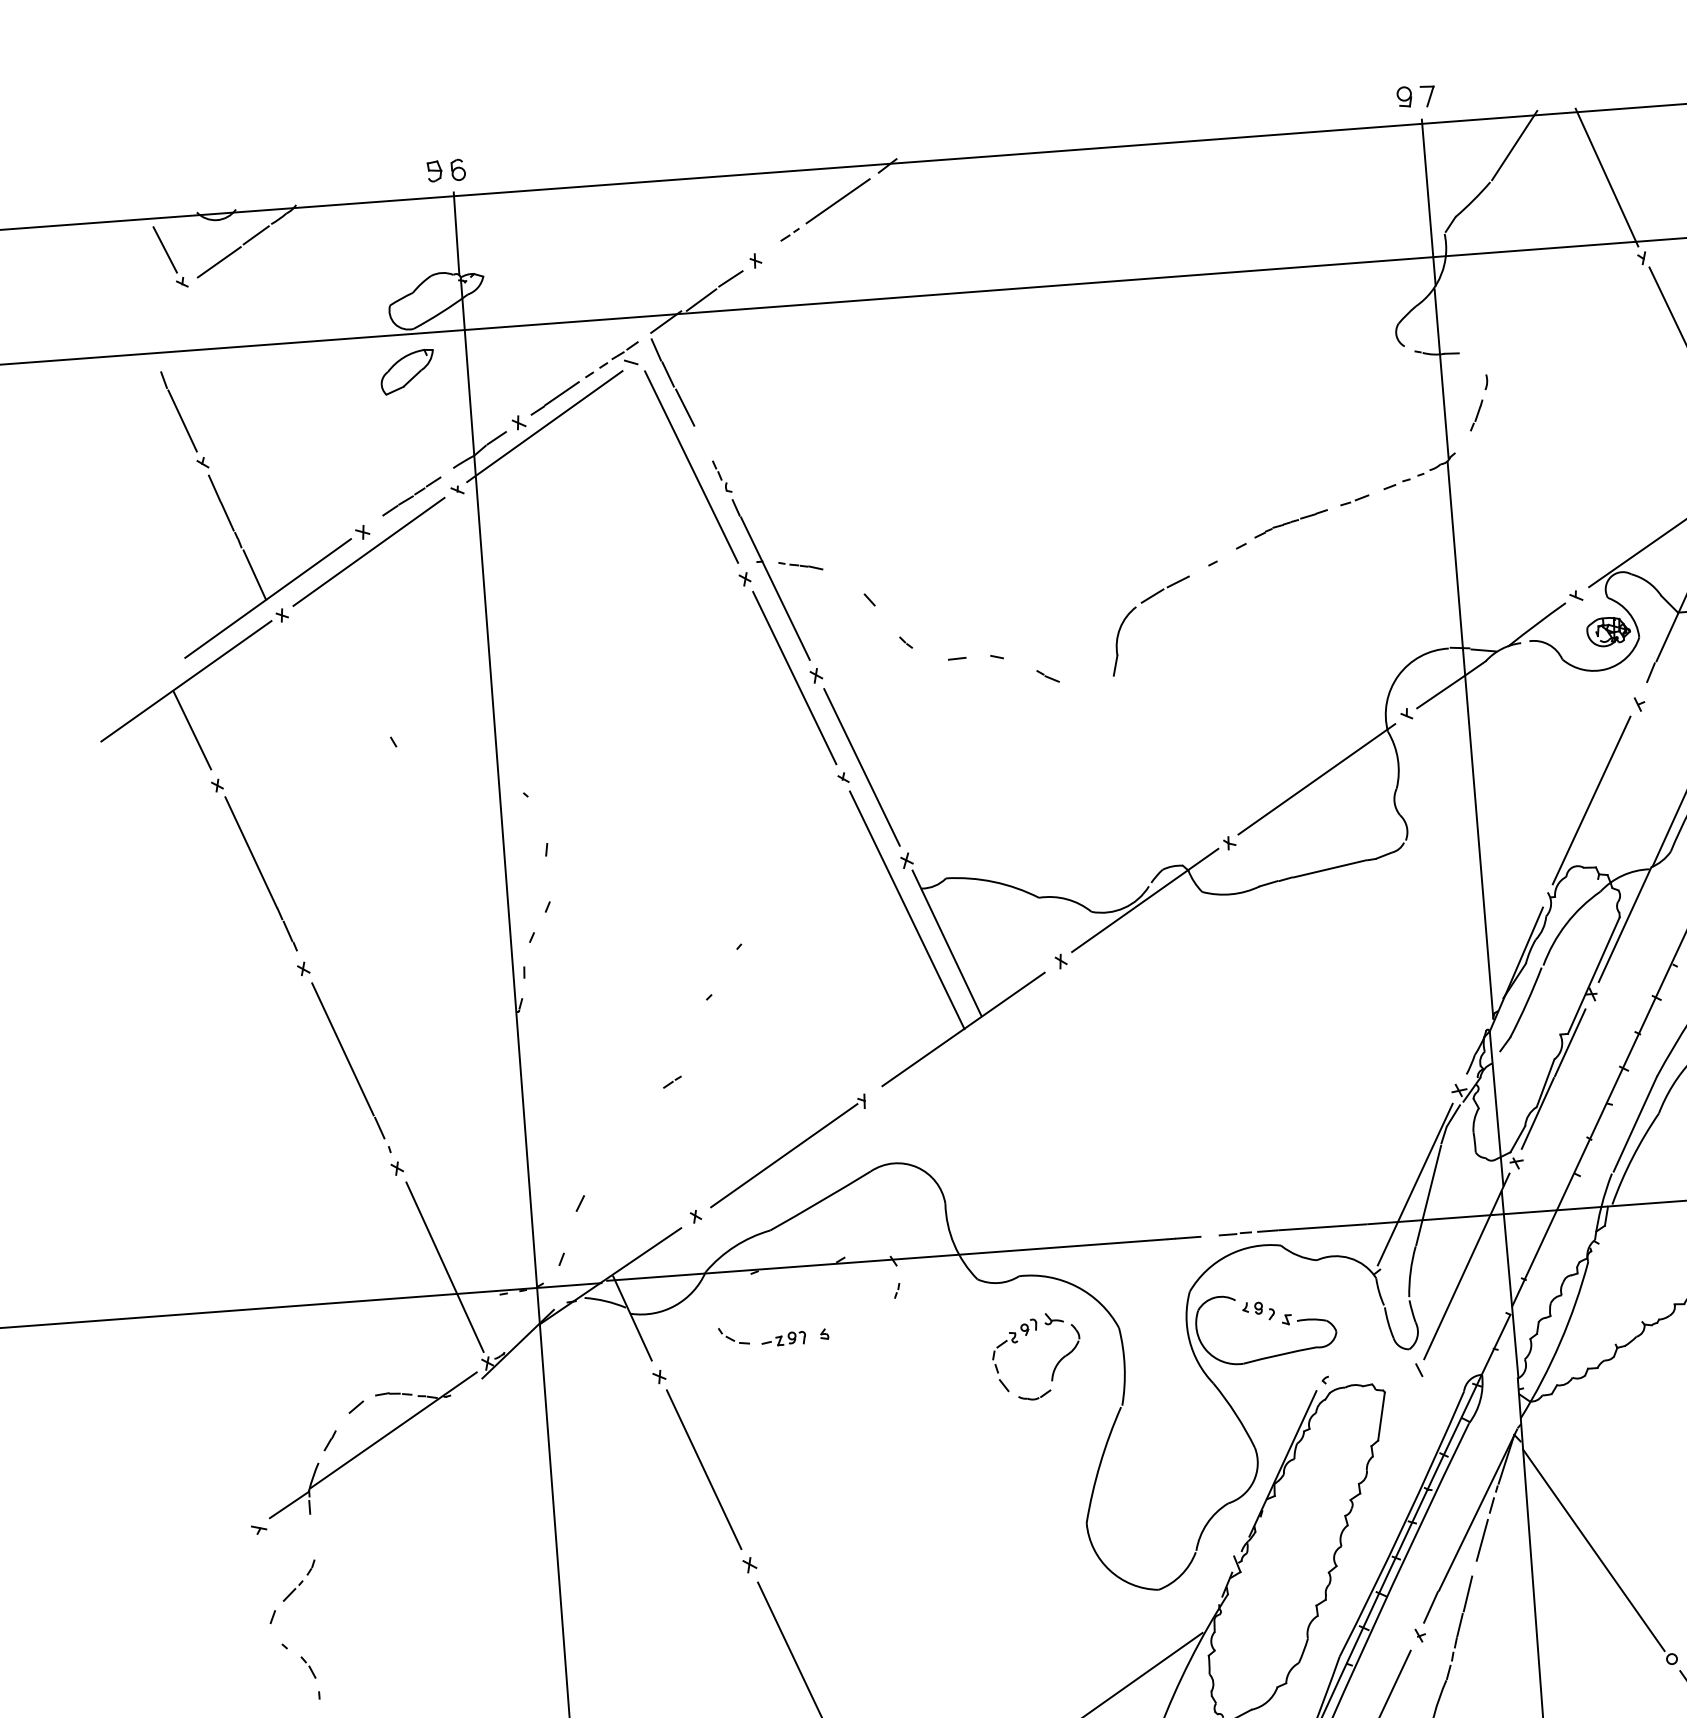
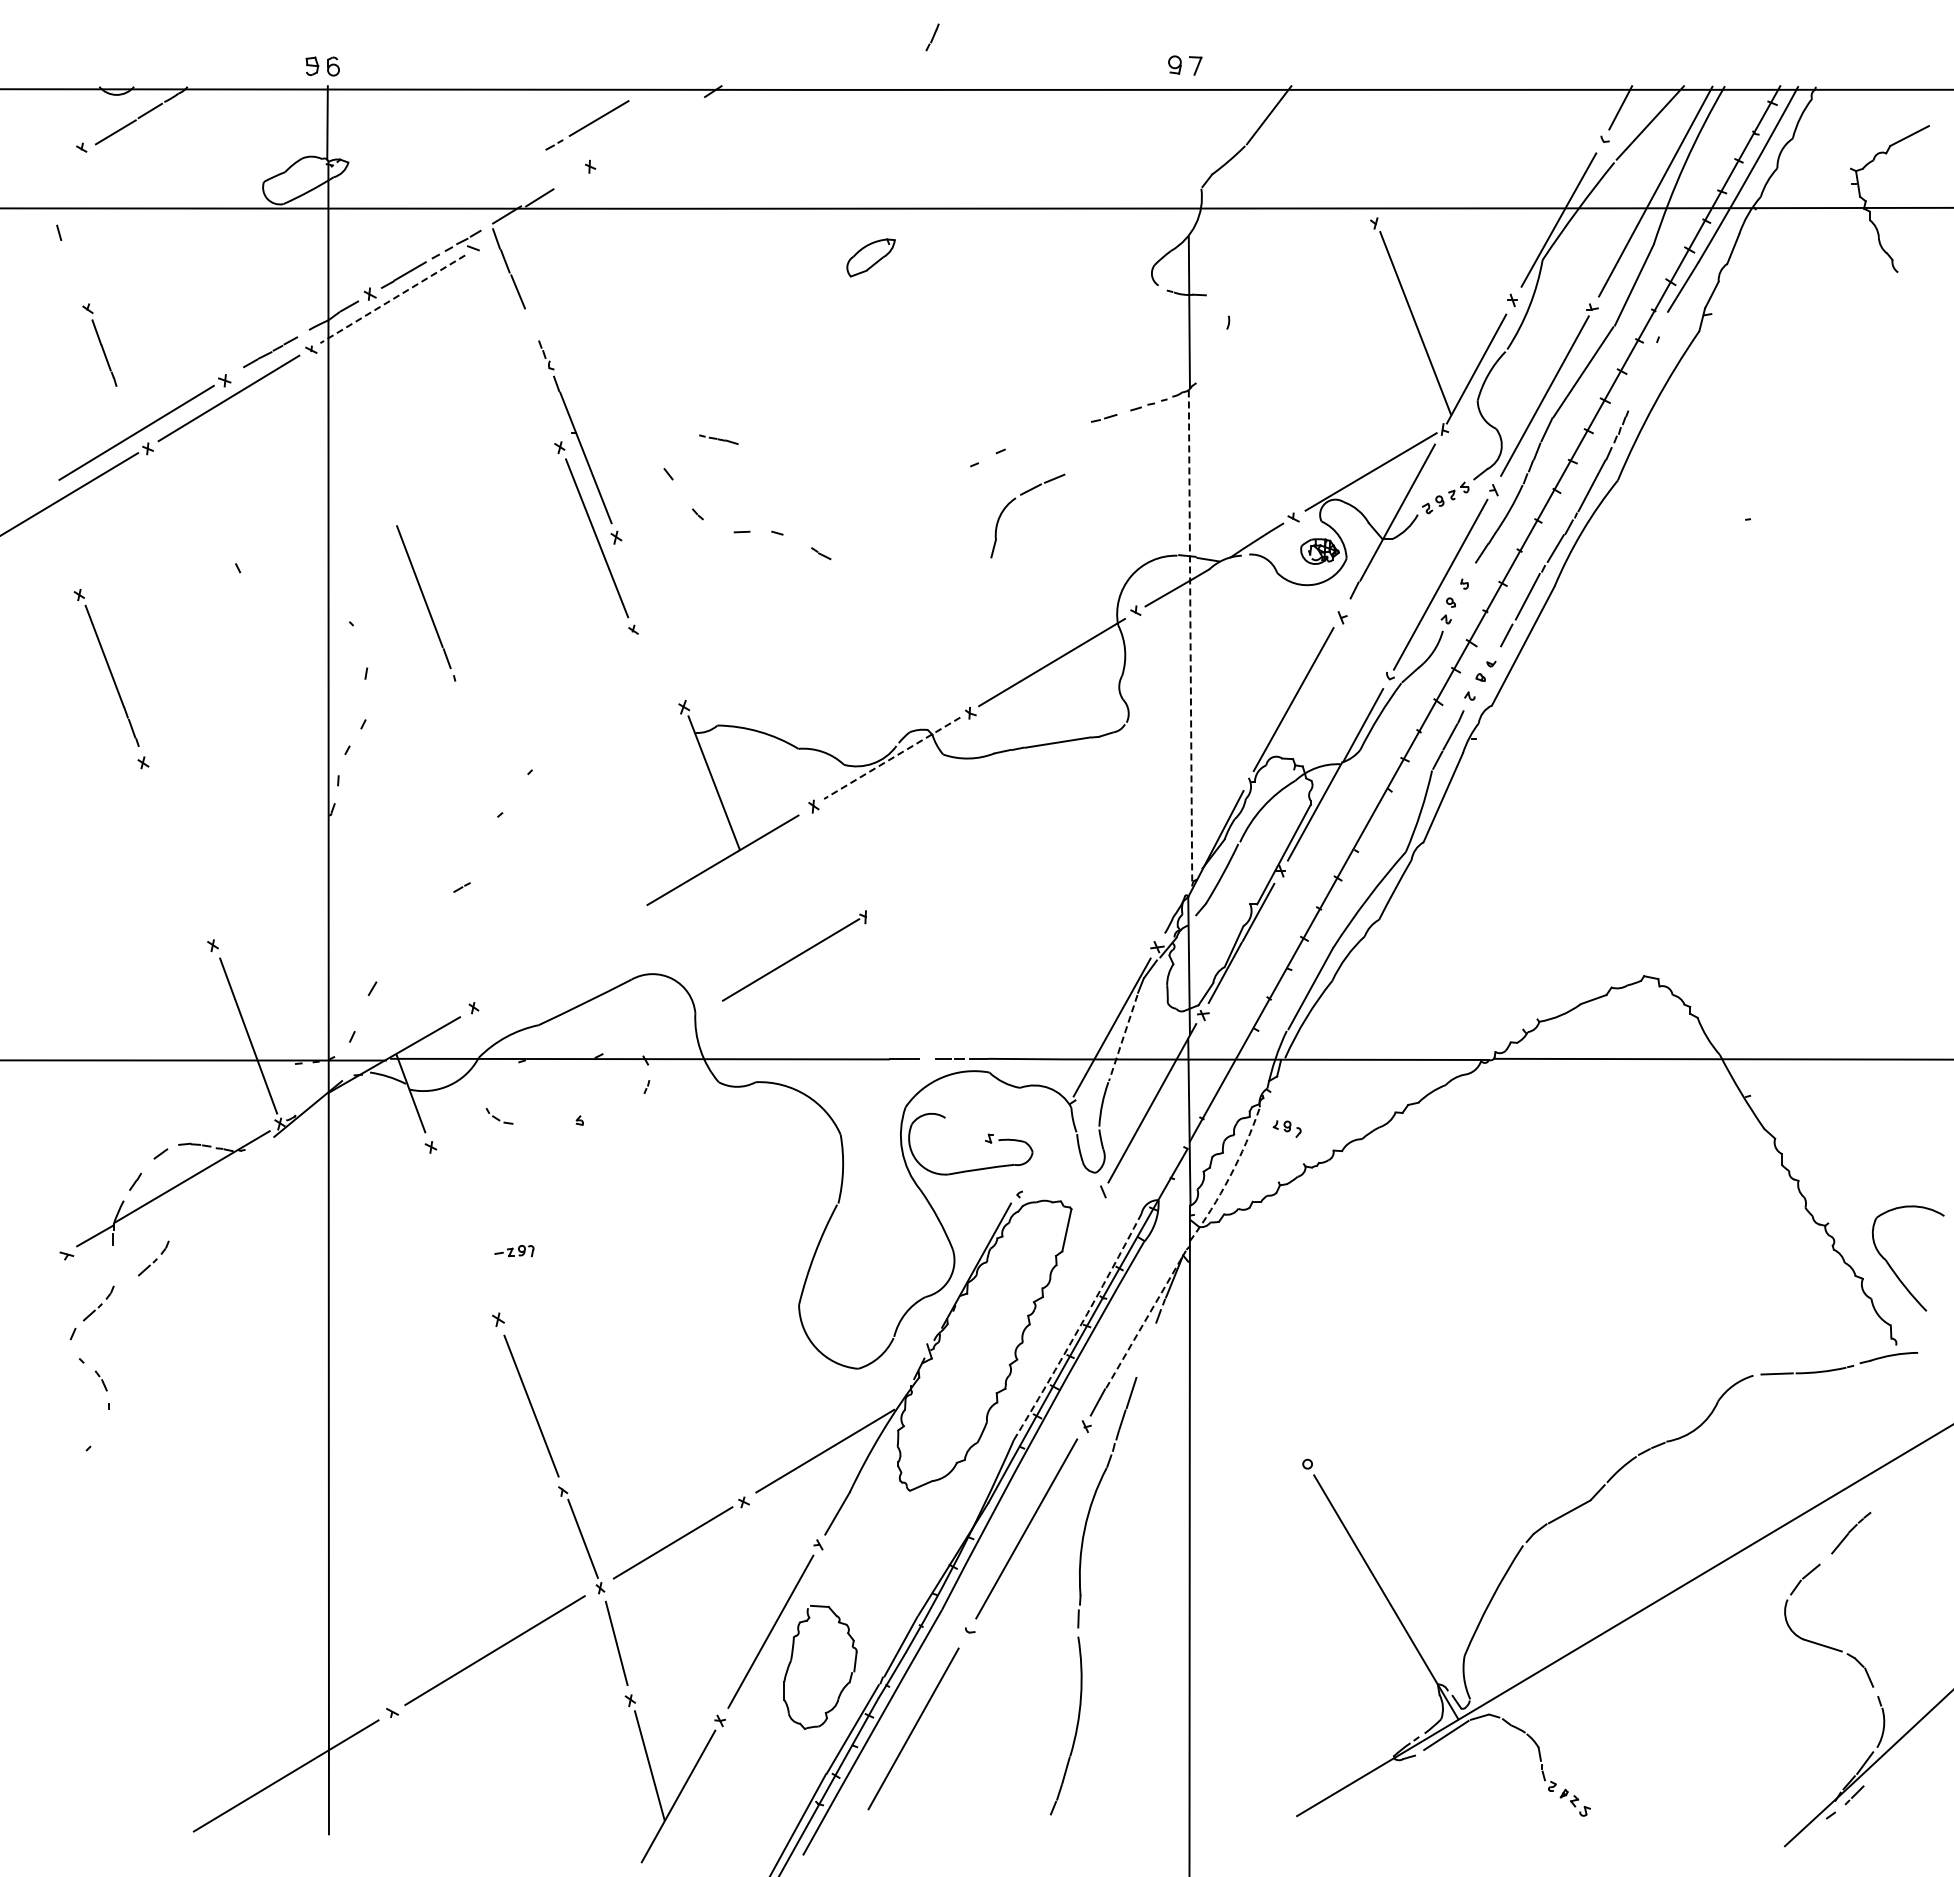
line: (1606, 177) -> (1348, 149), removed
line: (1427, 202) -> (1188, 159), removed
line: (825, 210) -> (587, 125), moved
line: (164, 249) -> (68, 117), removed
line: (730, 279) -> (566, 181), removed
part: (406, 371) -> (870, 257), moved
line: (1476, 415) -> (932, 37), moved
line: (182, 421) -> (72, 270), removed
line: (544, 426) -> (392, 299), solid -> dashed
line: (691, 466) -> (519, 344), removed
part: (1290, 523) -> (1045, 434), removed
line: (800, 565) -> (718, 439), moved
line: (254, 574) -> (126, 410), removed
part: (1133, 610) -> (1013, 501), moved
line: (191, 730) -> (60, 544), removed
line: (1470, 740) -> (1190, 638), solid -> dashed
line: (861, 767) -> (650, 621), removed
line: (1144, 900) -> (891, 758), solid -> dashed
line: (906, 909) -> (680, 750), removed
line: (351, 1067) -> (426, 603), moved
part: (786, 1150) -> (793, 955), moved
line: (1428, 1195) -> (1123, 1038), solid -> dashed
part: (1257, 1310) -> (1286, 1128), moved
part: (783, 1339) -> (514, 1251), moved
arc: (1559, 1342) -> (1229, 1176), solid -> dashed
part: (1054, 1367) -> (780, 1165), removed
line: (703, 1469) -> (463, 1232), removed
line: (1478, 1510) -> (1146, 1319), solid -> dashed
arc: (1403, 1524) -> (1079, 1327), solid -> dashed
part: (356, 1525) -> (153, 1258), added
line: (1481, 1540) -> (1147, 1346), removed
line: (1593, 1549) -> (1245, 1362), removed

